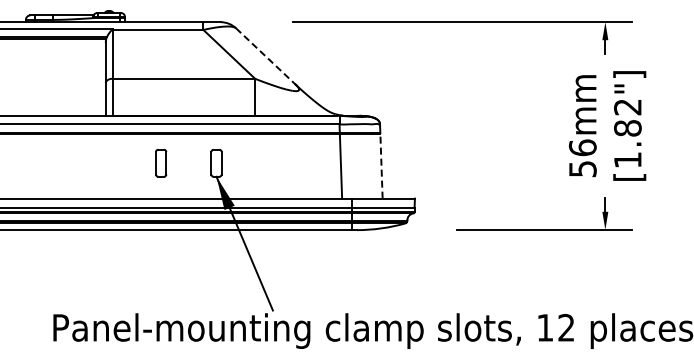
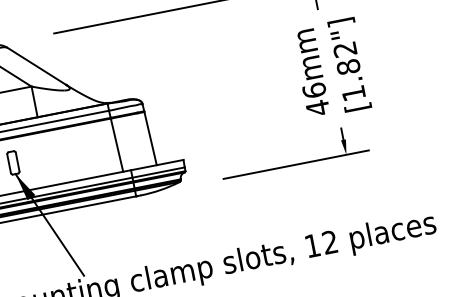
line: (265, 56) -> (36, 66), dashed -> solid
line: (381, 165) -> (150, 137), dashed -> solid
text: (582, 168) -> (317, 107), 56mm -> 46mm

